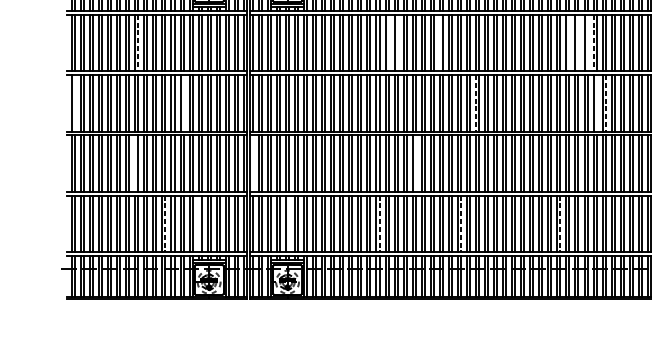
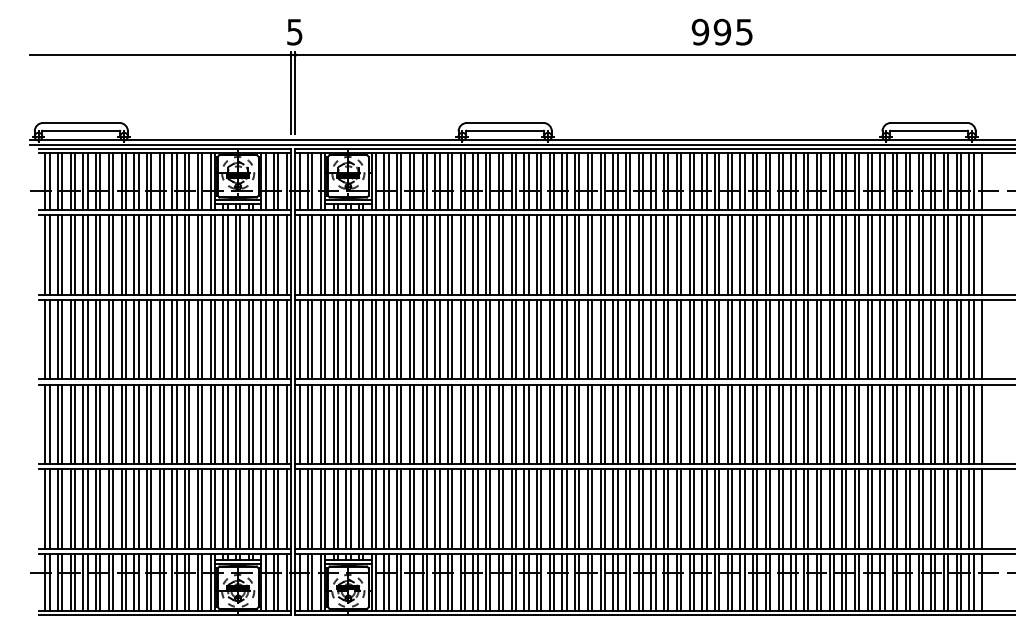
line: (138, 42) -> (138, 254), dashed -> solid
line: (388, 42) -> (490, 254), added
line: (397, 42) -> (503, 254), added
line: (439, 42) -> (562, 254), added
line: (569, 42) -> (744, 254), added
line: (578, 42) -> (757, 254), added
line: (587, 42) -> (770, 254), added
line: (593, 42) -> (778, 254), dashed -> solid
line: (74, 103) -> (49, 339), added
line: (183, 103) -> (202, 339), added
line: (476, 103) -> (613, 339), dashed -> solid
line: (596, 103) -> (782, 339), added
line: (605, 103) -> (795, 339), dashed -> solid
line: (135, 163) -> (134, 424), added
line: (252, 163) -> (299, 424), added
line: (415, 163) -> (528, 424), added
line: (165, 224) -> (176, 509), dashed -> solid
line: (198, 224) -> (223, 509), added
line: (289, 224) -> (350, 509), added
line: (379, 224) -> (477, 509), dashed -> solid
line: (461, 224) -> (592, 509), dashed -> solid
line: (560, 224) -> (732, 509), dashed -> solid

